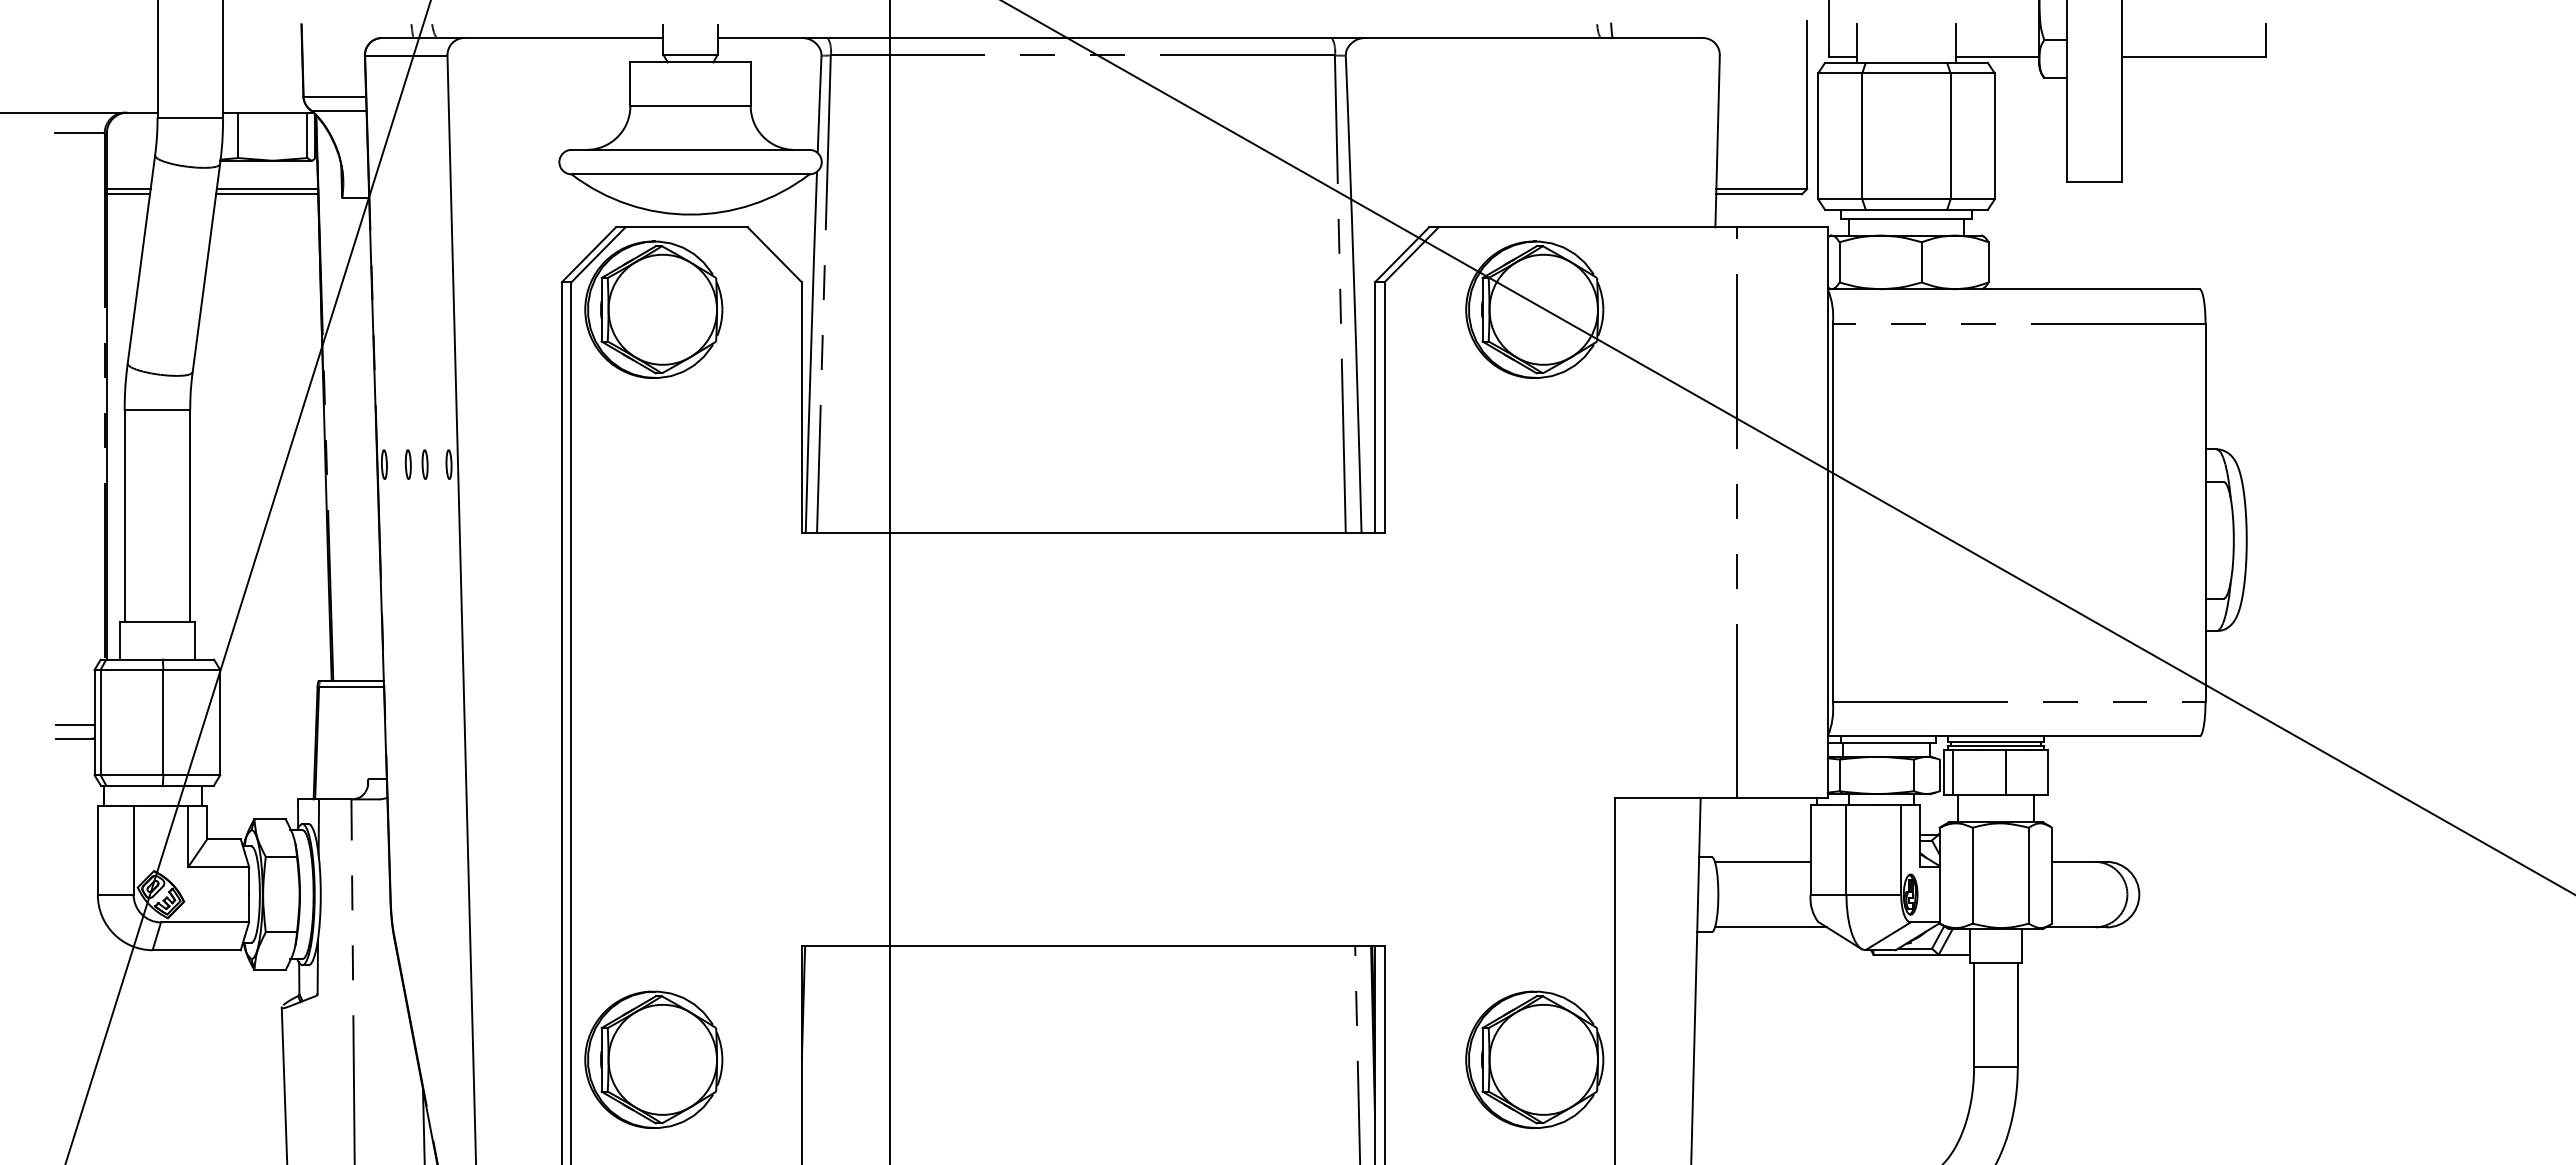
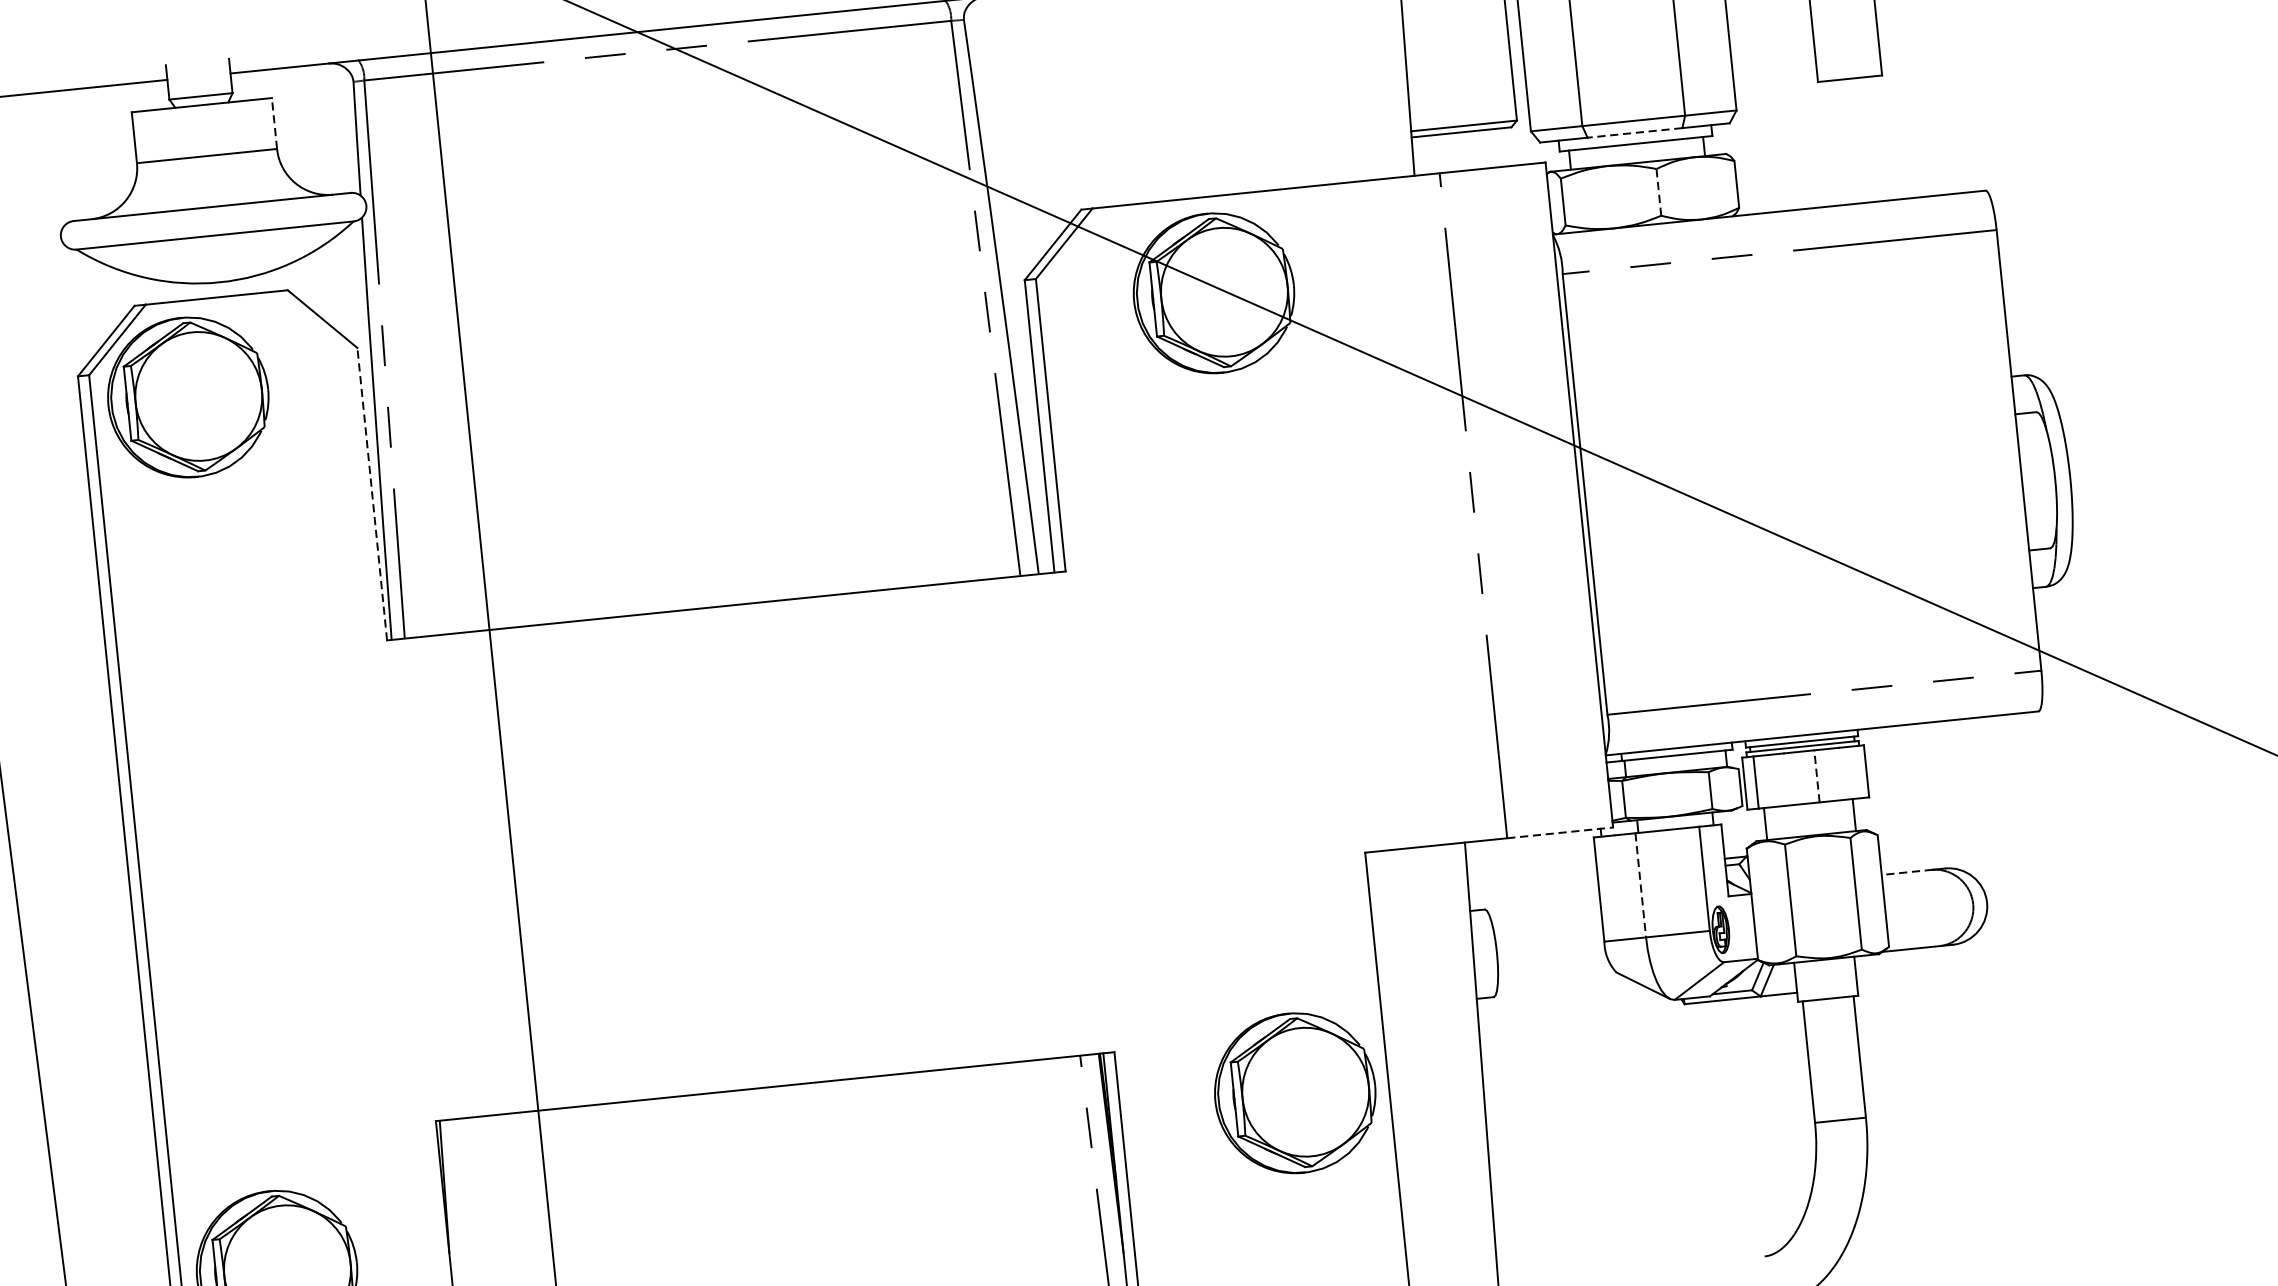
line: (750, 84) -> (274, 123), solid -> dashed
line: (1906, 209) -> (1634, 132), solid -> dashed
line: (1921, 261) -> (1658, 191), solid -> dashed
line: (801, 407) -> (371, 493), solid -> dashed
line: (2005, 772) -> (1816, 776), solid -> dashed
line: (1782, 798) -> (1560, 833), solid -> dashed
line: (1846, 849) -> (1640, 884), solid -> dashed
line: (1762, 861) -> (1544, 908), removed
line: (2074, 861) -> (1907, 871), solid -> dashed
line: (1770, 927) -> (1561, 984), removed
part: (1534, 1059) -> (1294, 1092), moved

